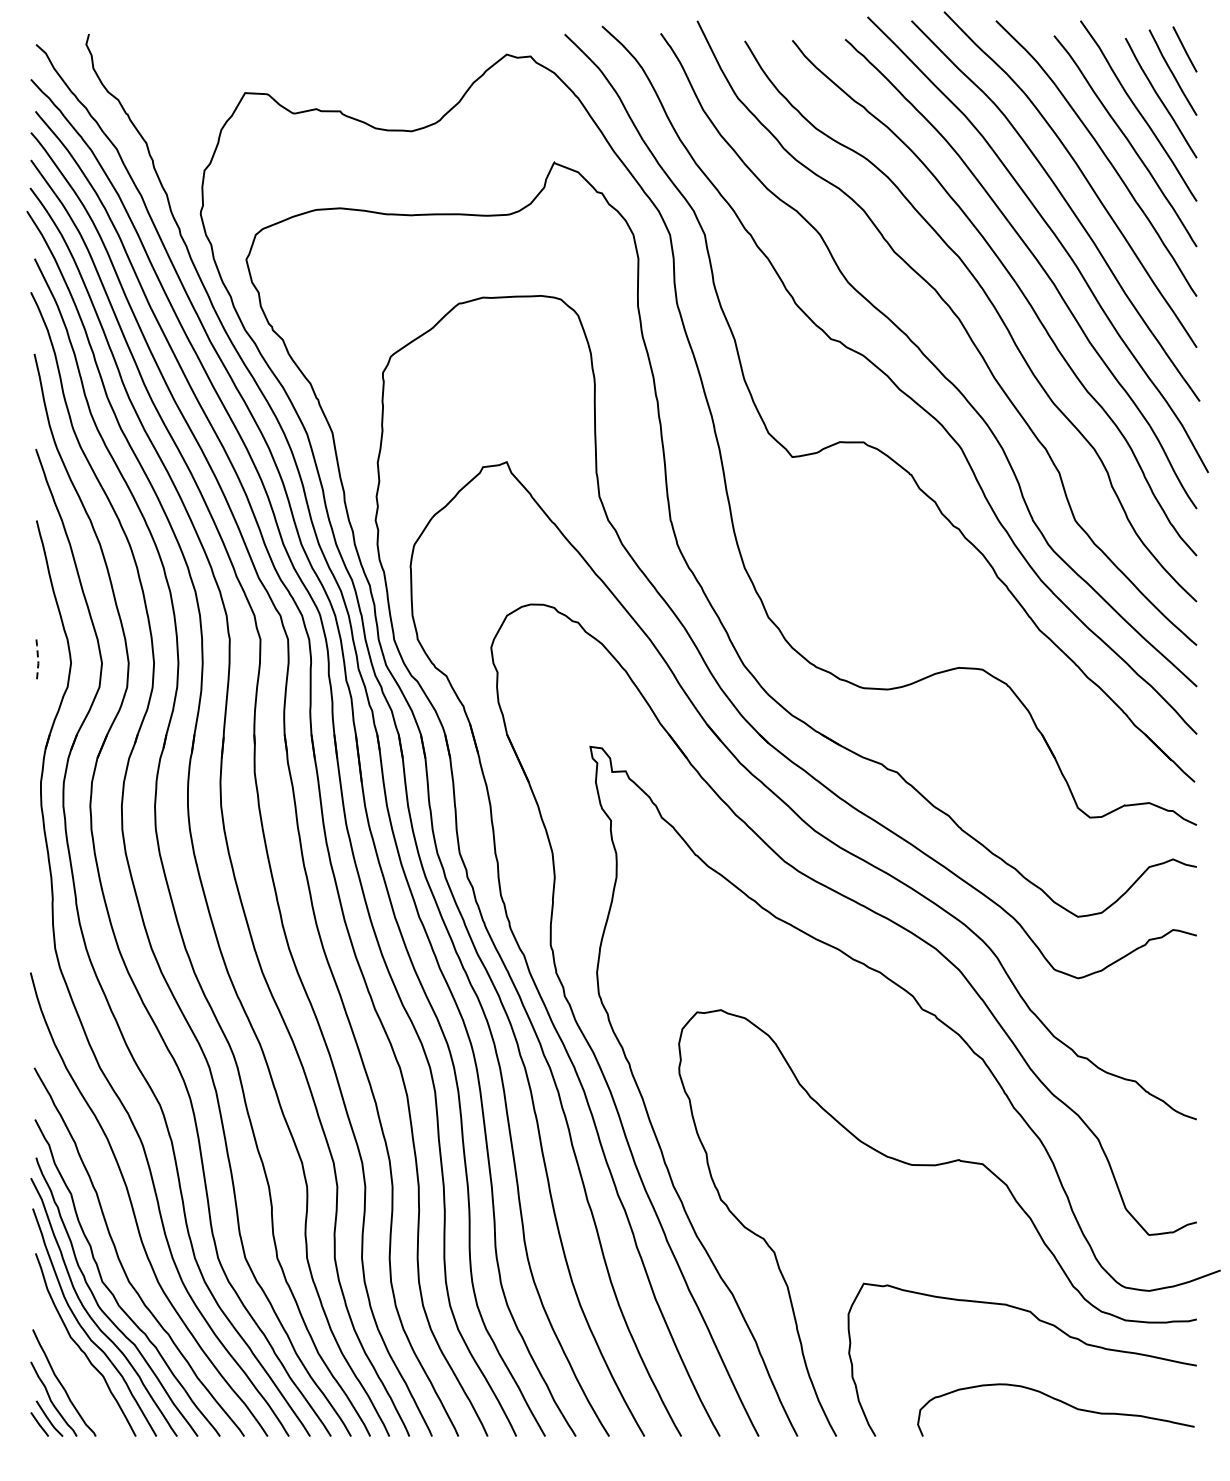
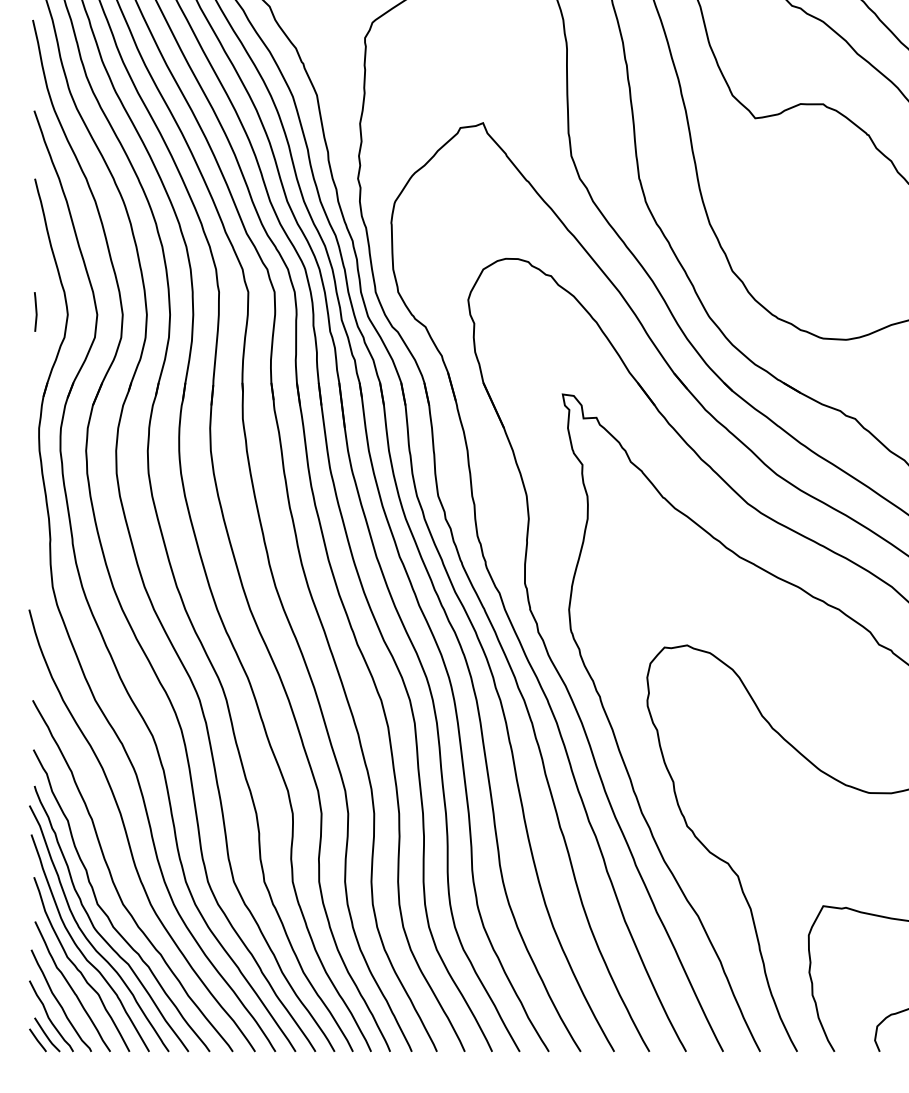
line: (38, 660) -> (36, 312), dashed -> solid
curve: (75, 1368) -> (72, 986), added

